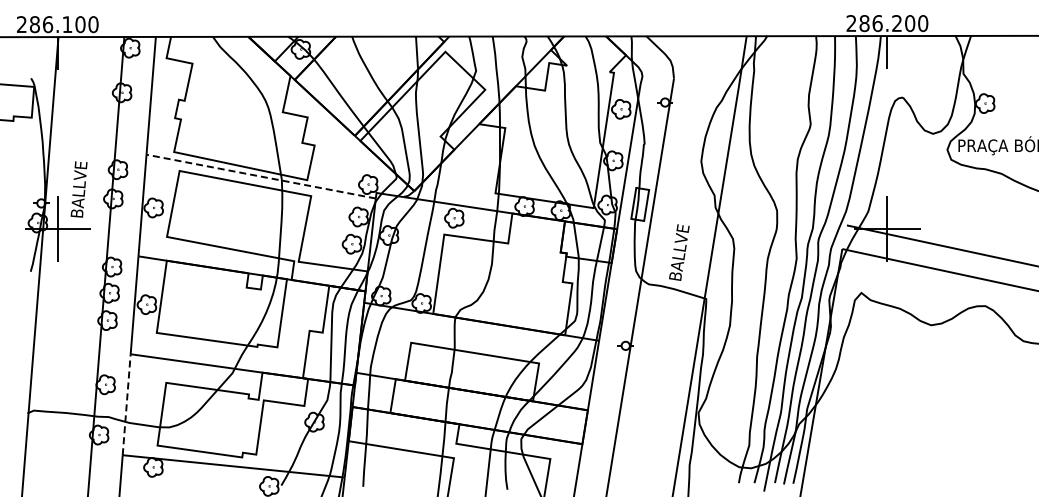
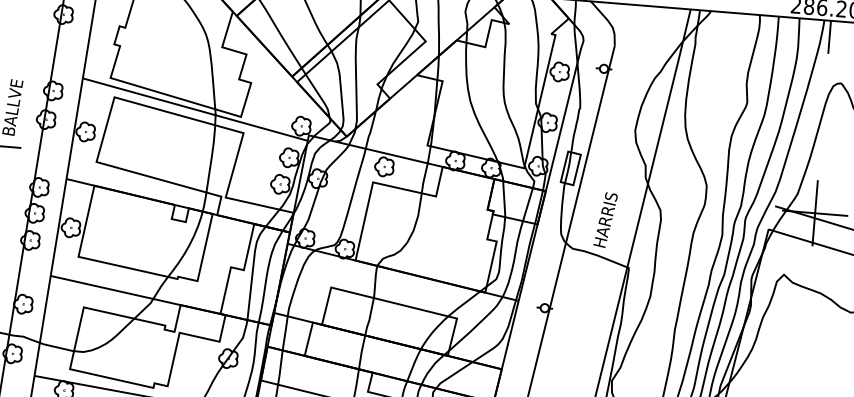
line: (261, 176) -> (195, 109), dashed -> solid
text: (679, 251) -> (606, 218), BALLVE -> HARRIS
line: (126, 404) -> (42, 325), dashed -> solid

